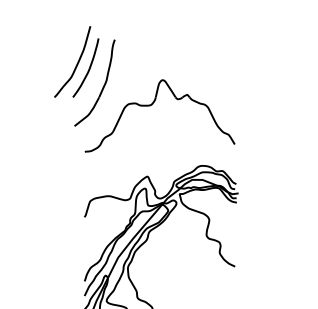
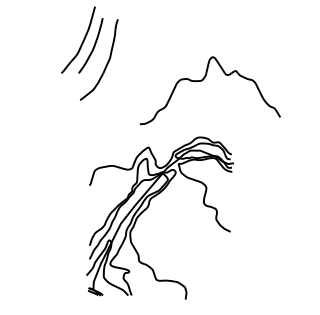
part: (151, 106) -> (202, 81), moved

